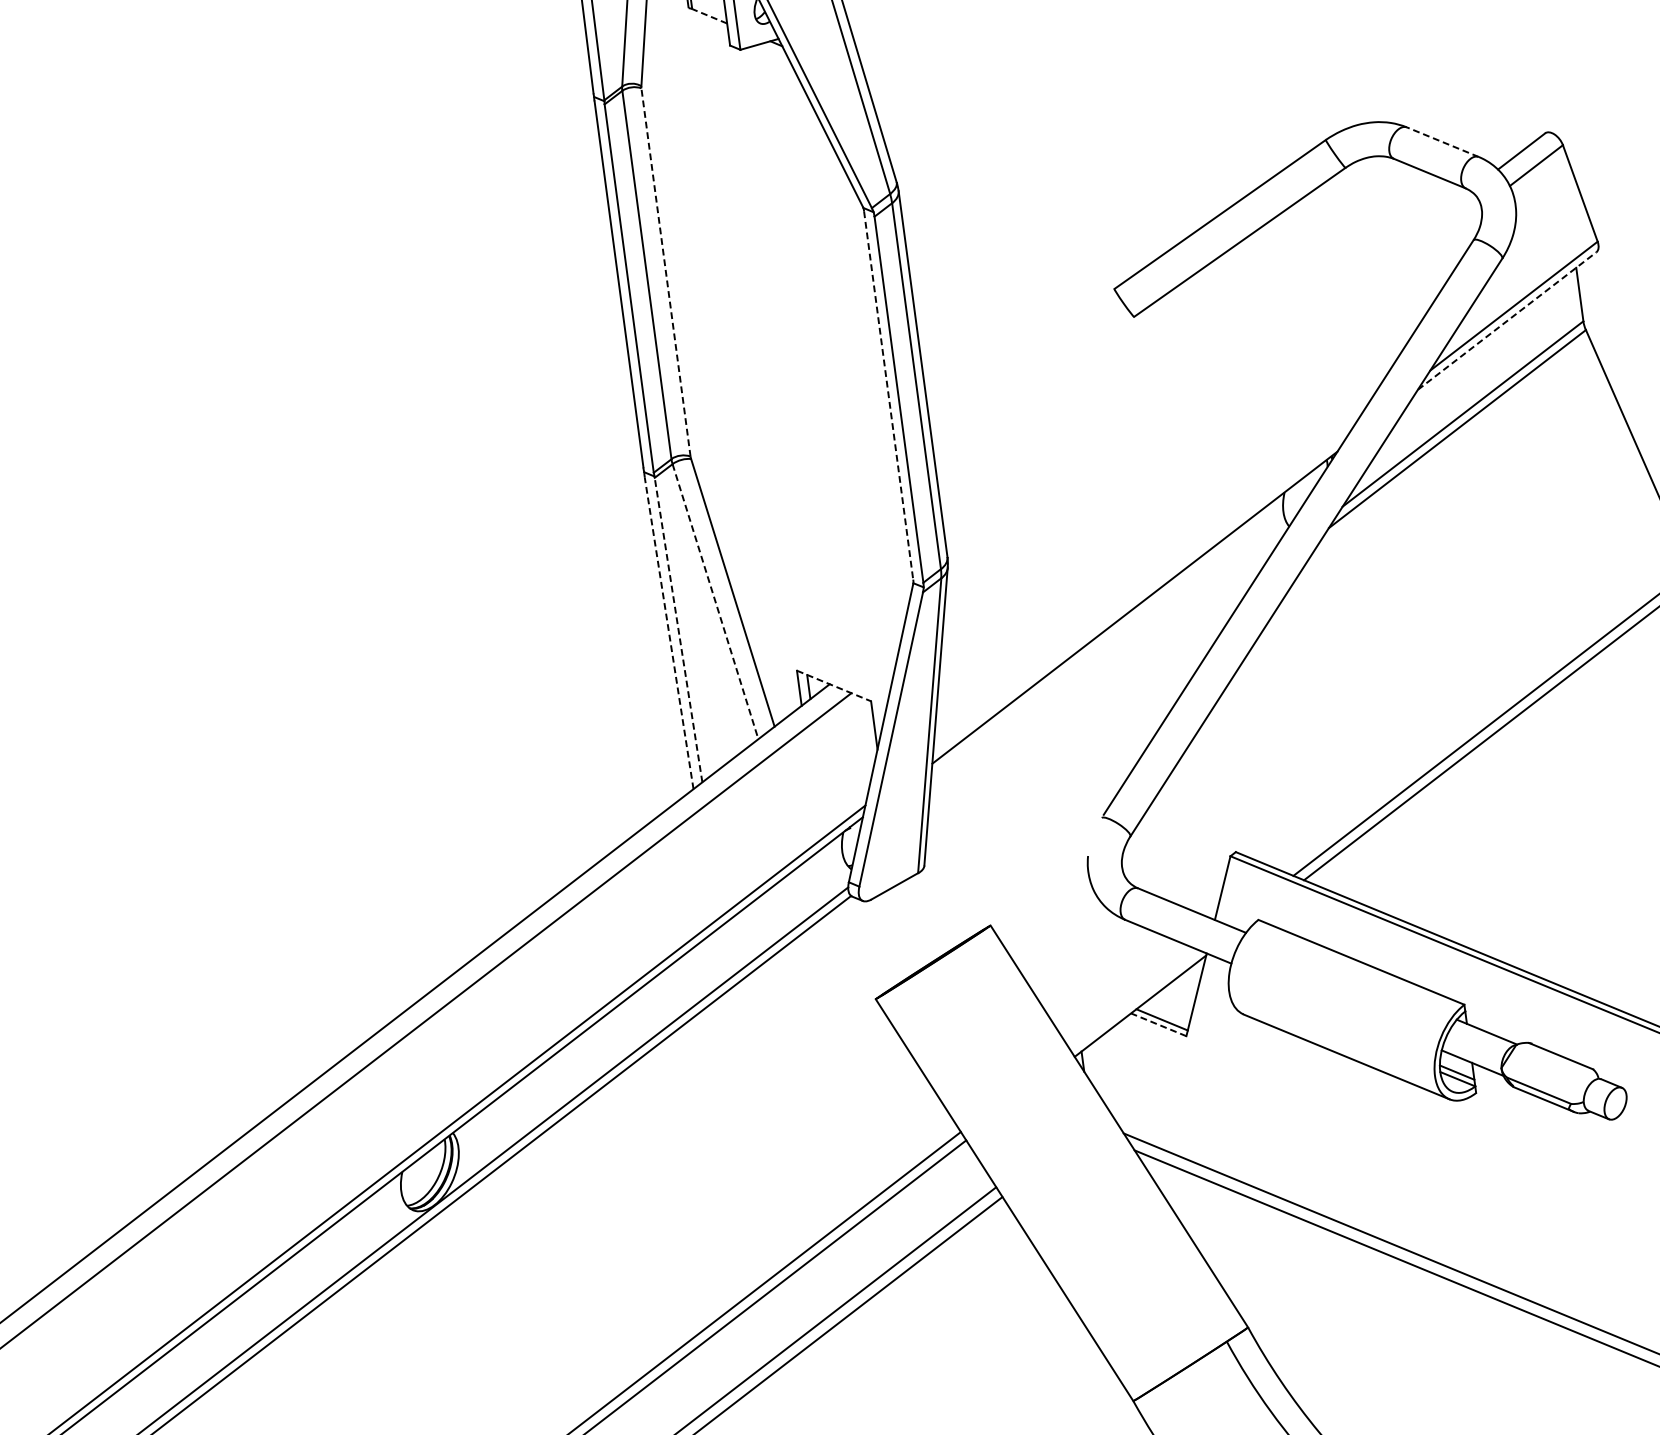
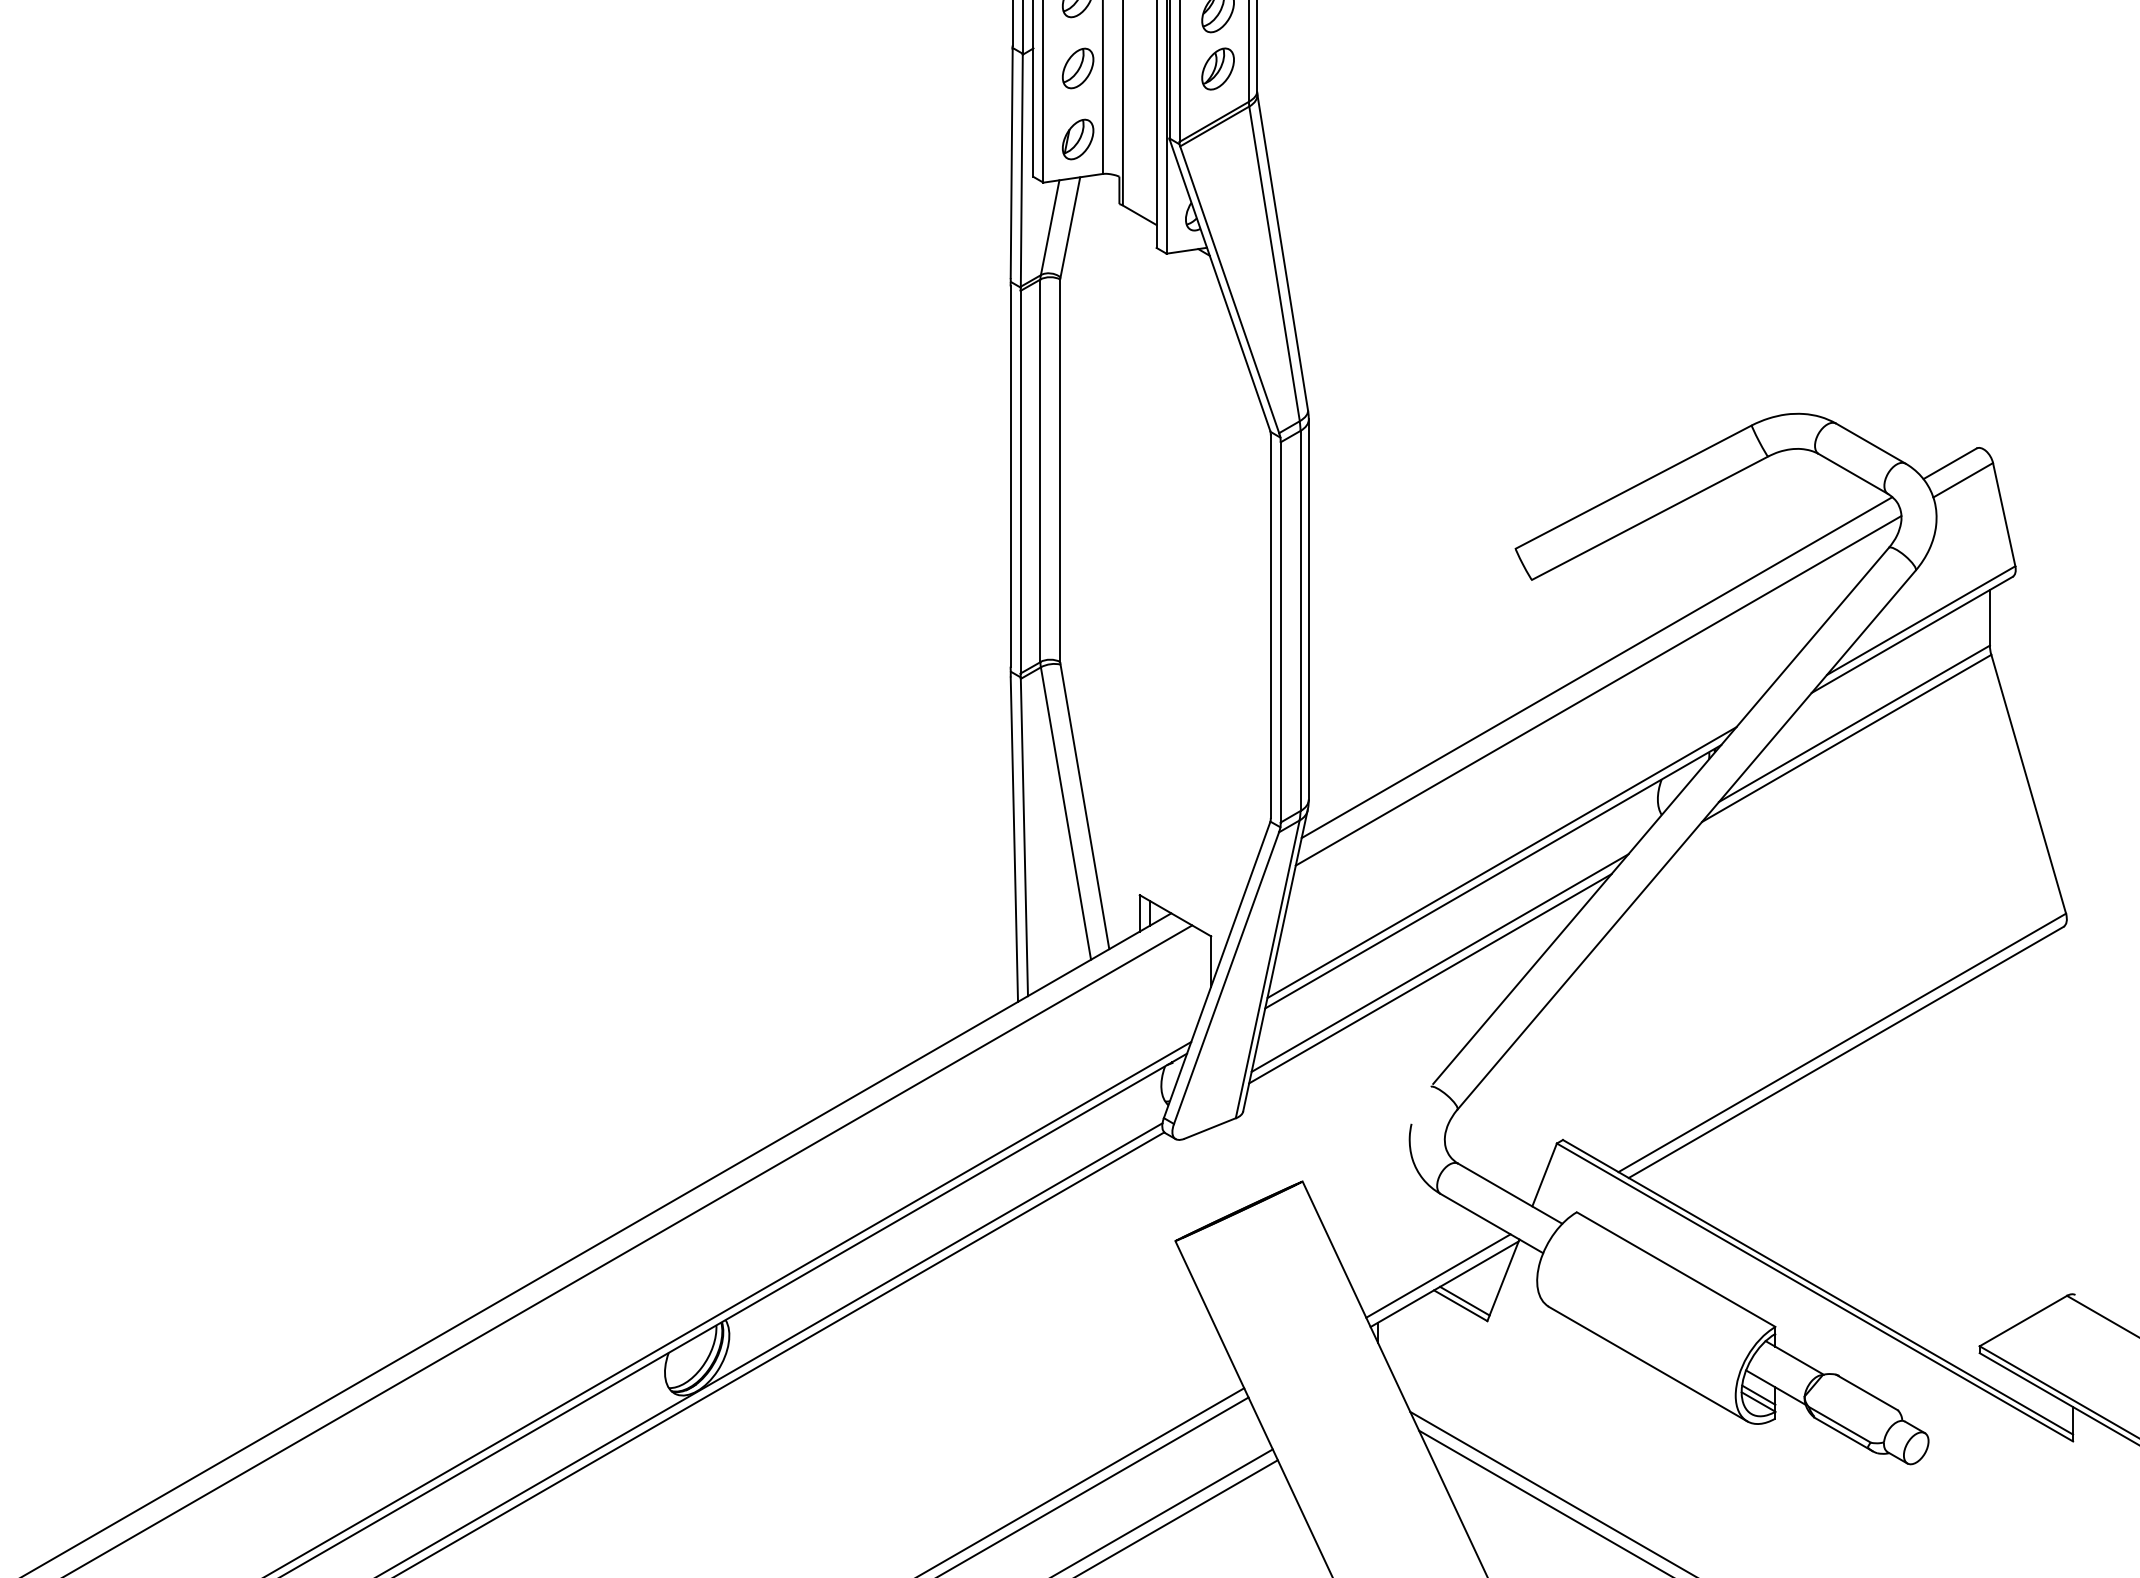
line: (709, 16) -> (1139, 215), dashed -> solid
line: (1442, 142) -> (1870, 443), dashed -> solid
line: (666, 272) -> (1060, 470), dashed -> solid
line: (1507, 320) -> (1912, 634), dashed -> solid
line: (1207, 392) -> (1596, 667), added
line: (888, 396) -> (1270, 627), dashed -> solid
line: (1212, 414) -> (1598, 690), added
line: (1141, 592) -> (1501, 862), added
line: (716, 602) -> (1066, 814), dashed -> solid
line: (678, 630) -> (1024, 837), dashed -> solid
line: (669, 633) -> (1014, 839), dashed -> solid
line: (834, 686) -> (1175, 916), dashed -> solid
line: (1094, 697) -> (1439, 962), added
line: (1087, 713) -> (1430, 978), added
line: (1133, 998) -> (1438, 1275), added
line: (1158, 1024) -> (1460, 1305), dashed -> solid

